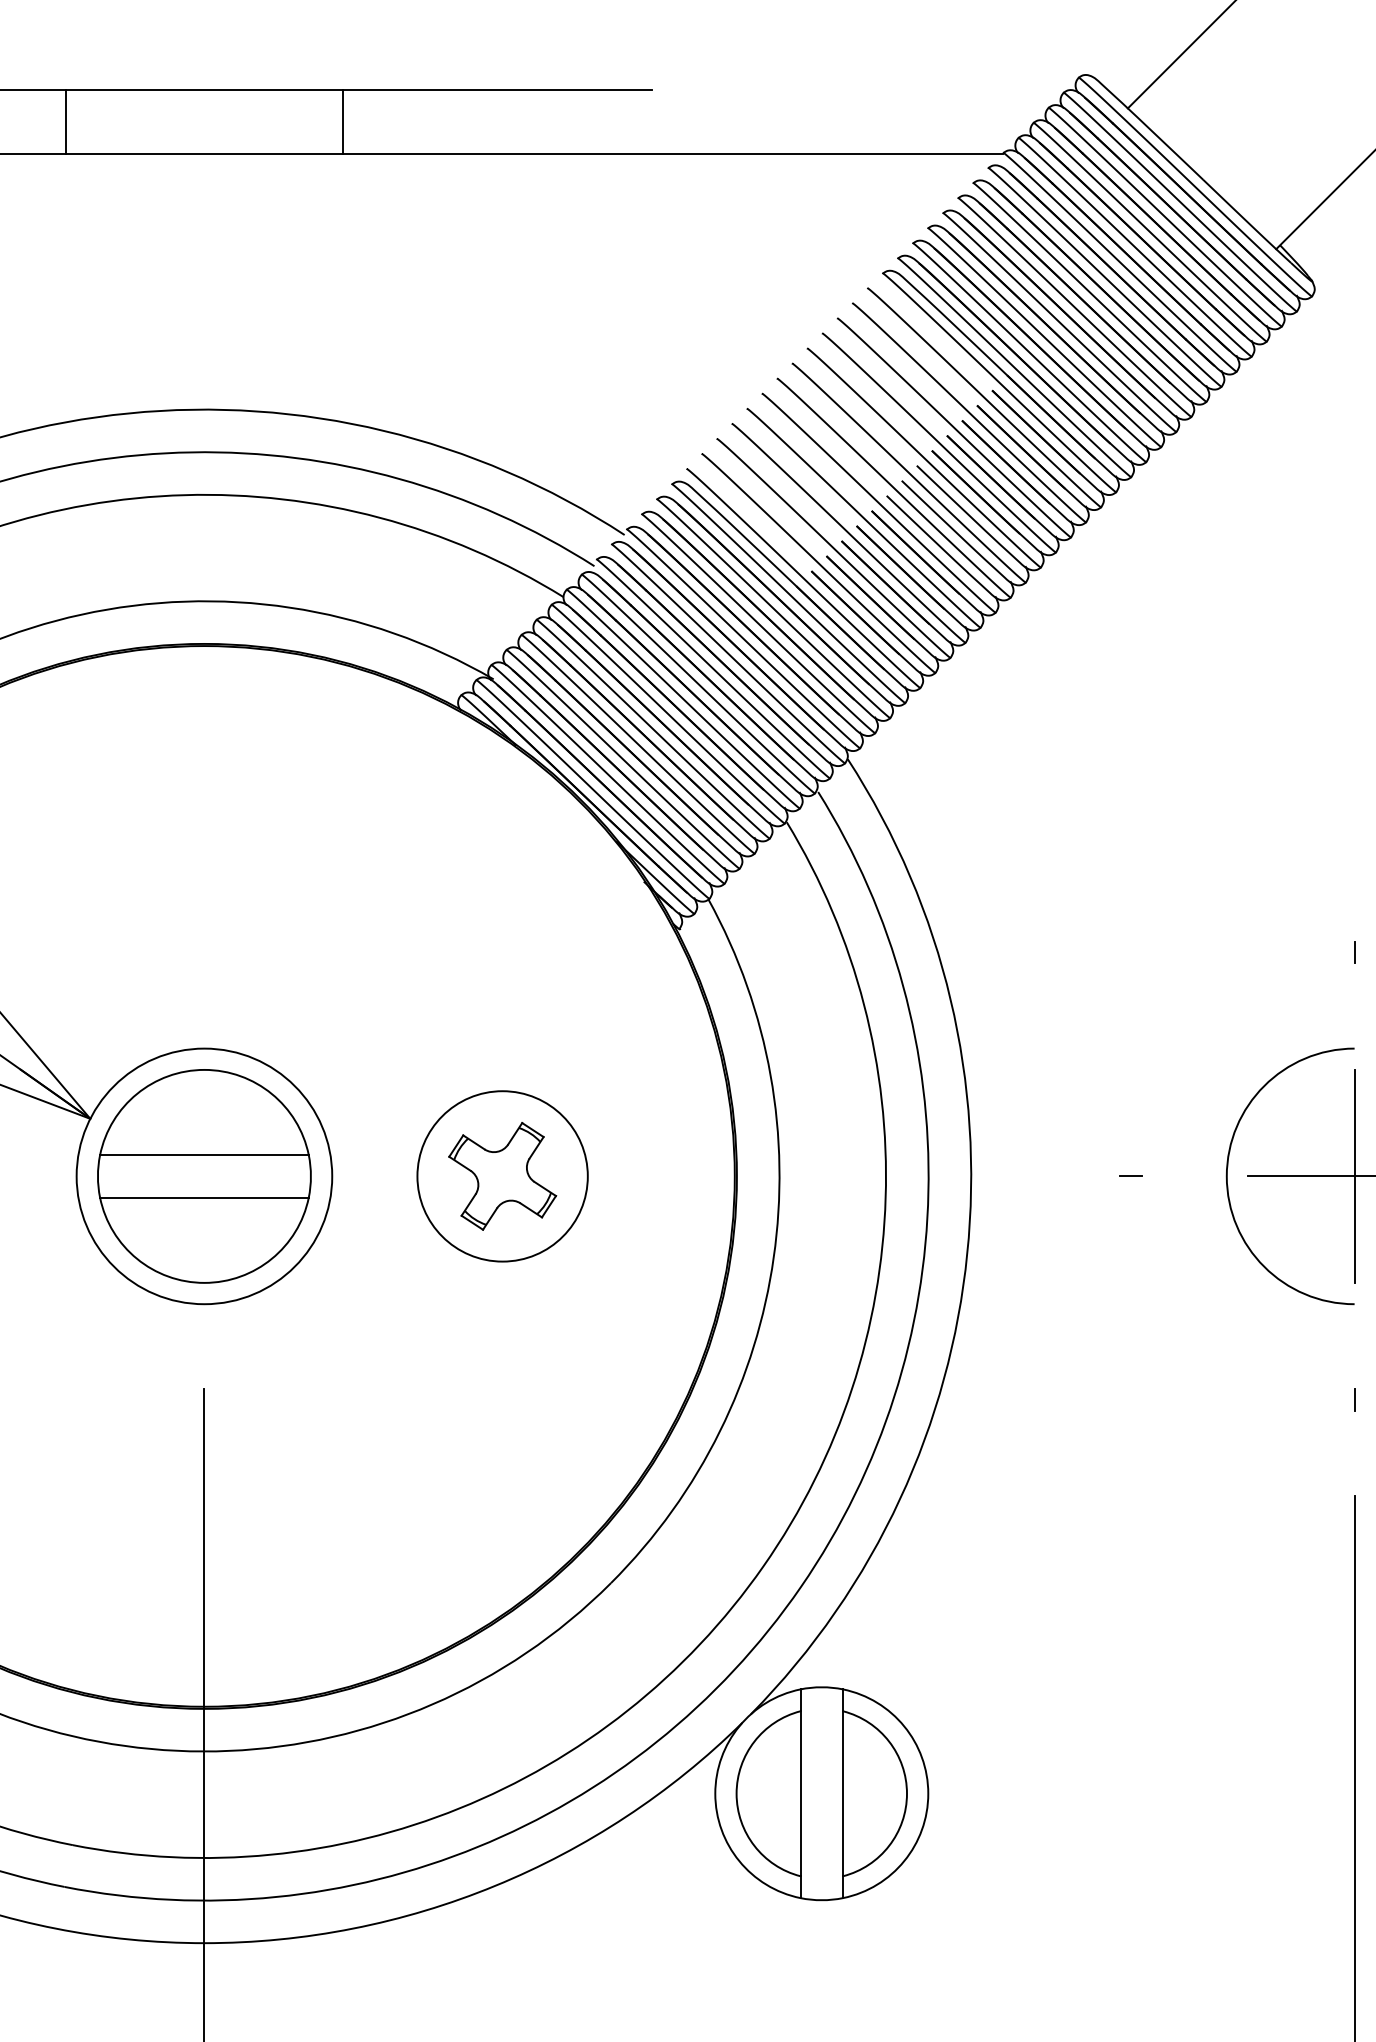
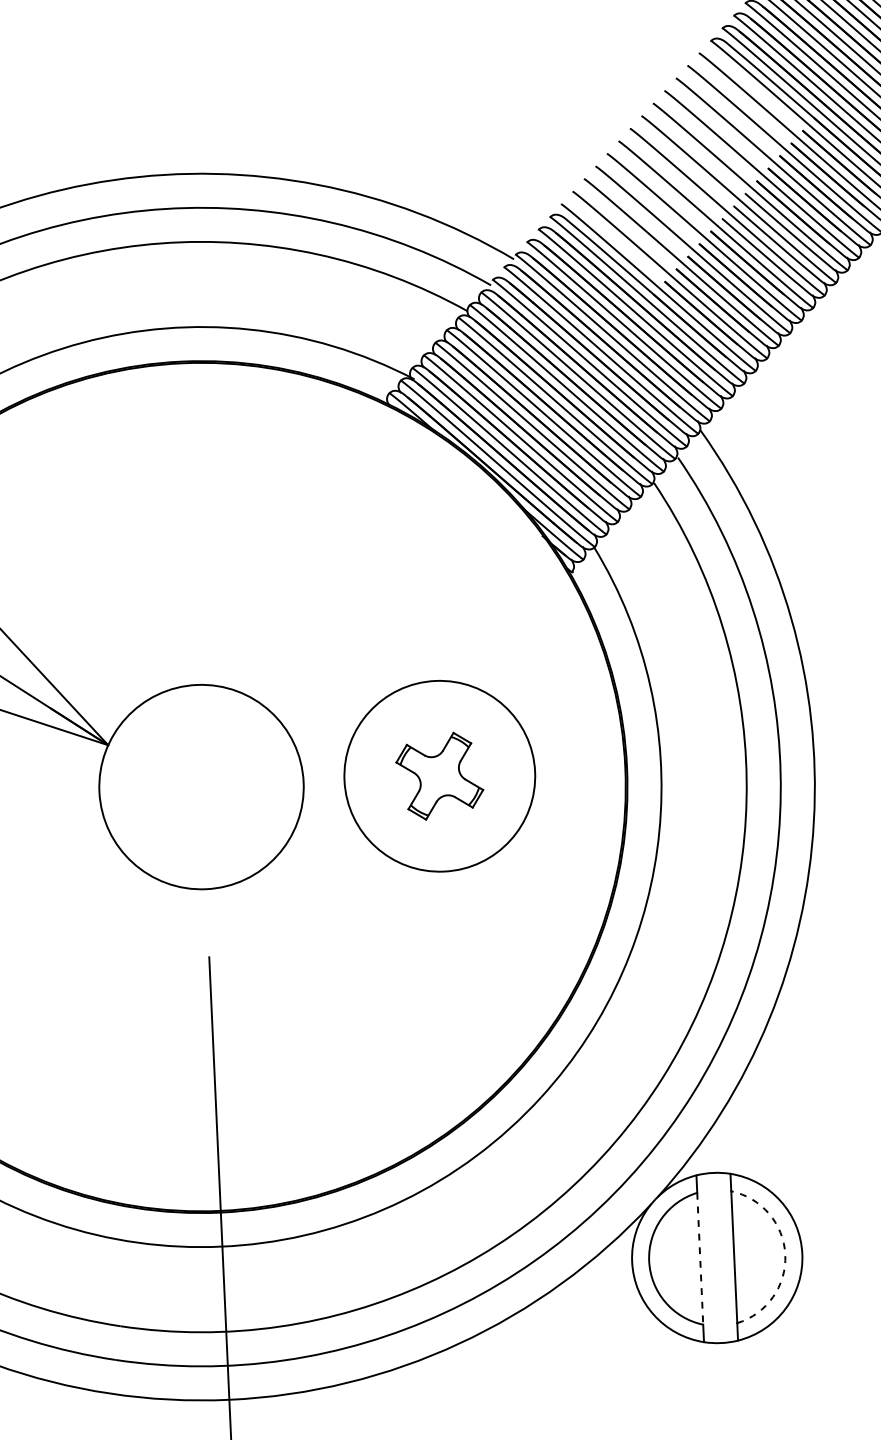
part: (204, 1176) -> (201, 787), removed
circle: (502, 1176) -> (439, 776), size x1.4
arc: (906, 1793) -> (784, 1254), solid -> dashed
line: (800, 1794) -> (700, 1259), solid -> dashed

